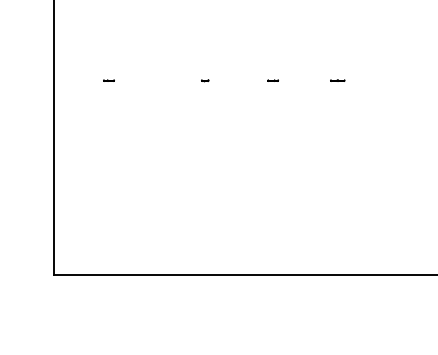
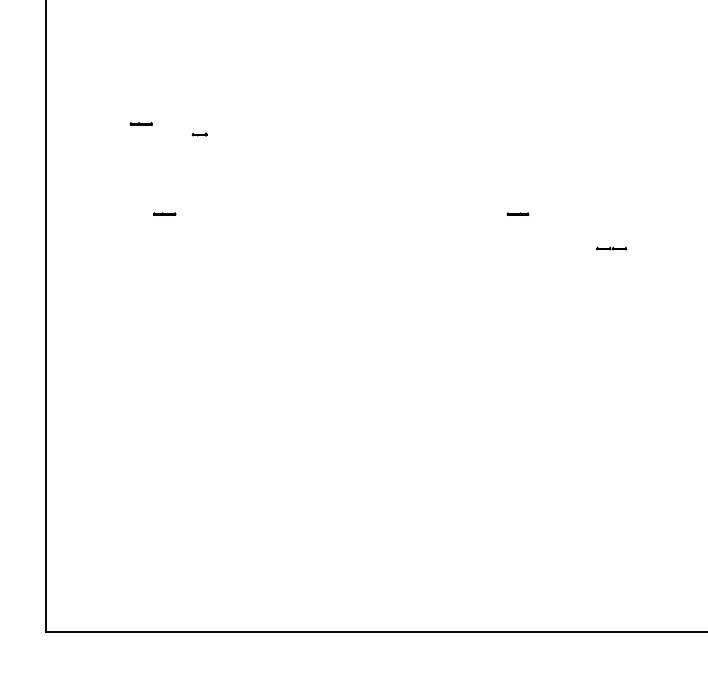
part: (97, 38) -> (140, 123), added
part: (205, 80) -> (200, 134), moved
line: (337, 80) -> (611, 248), moved

